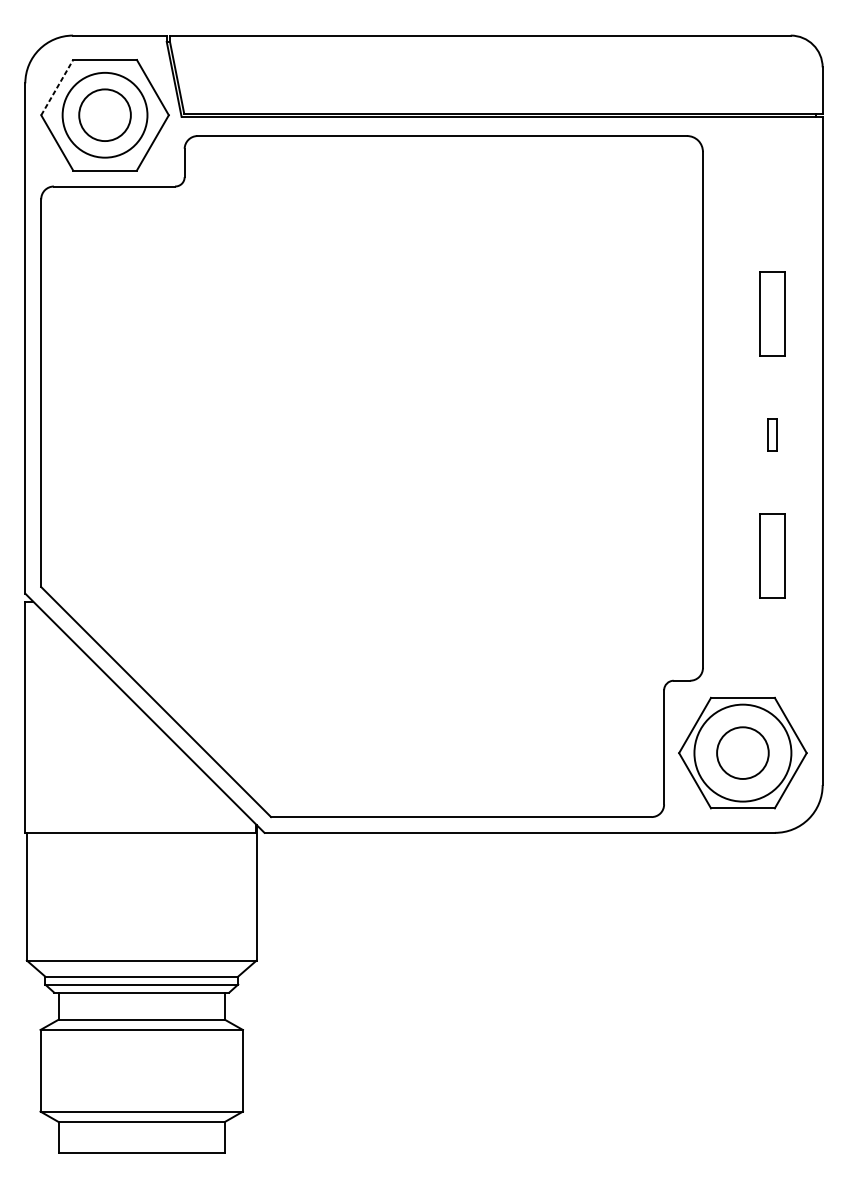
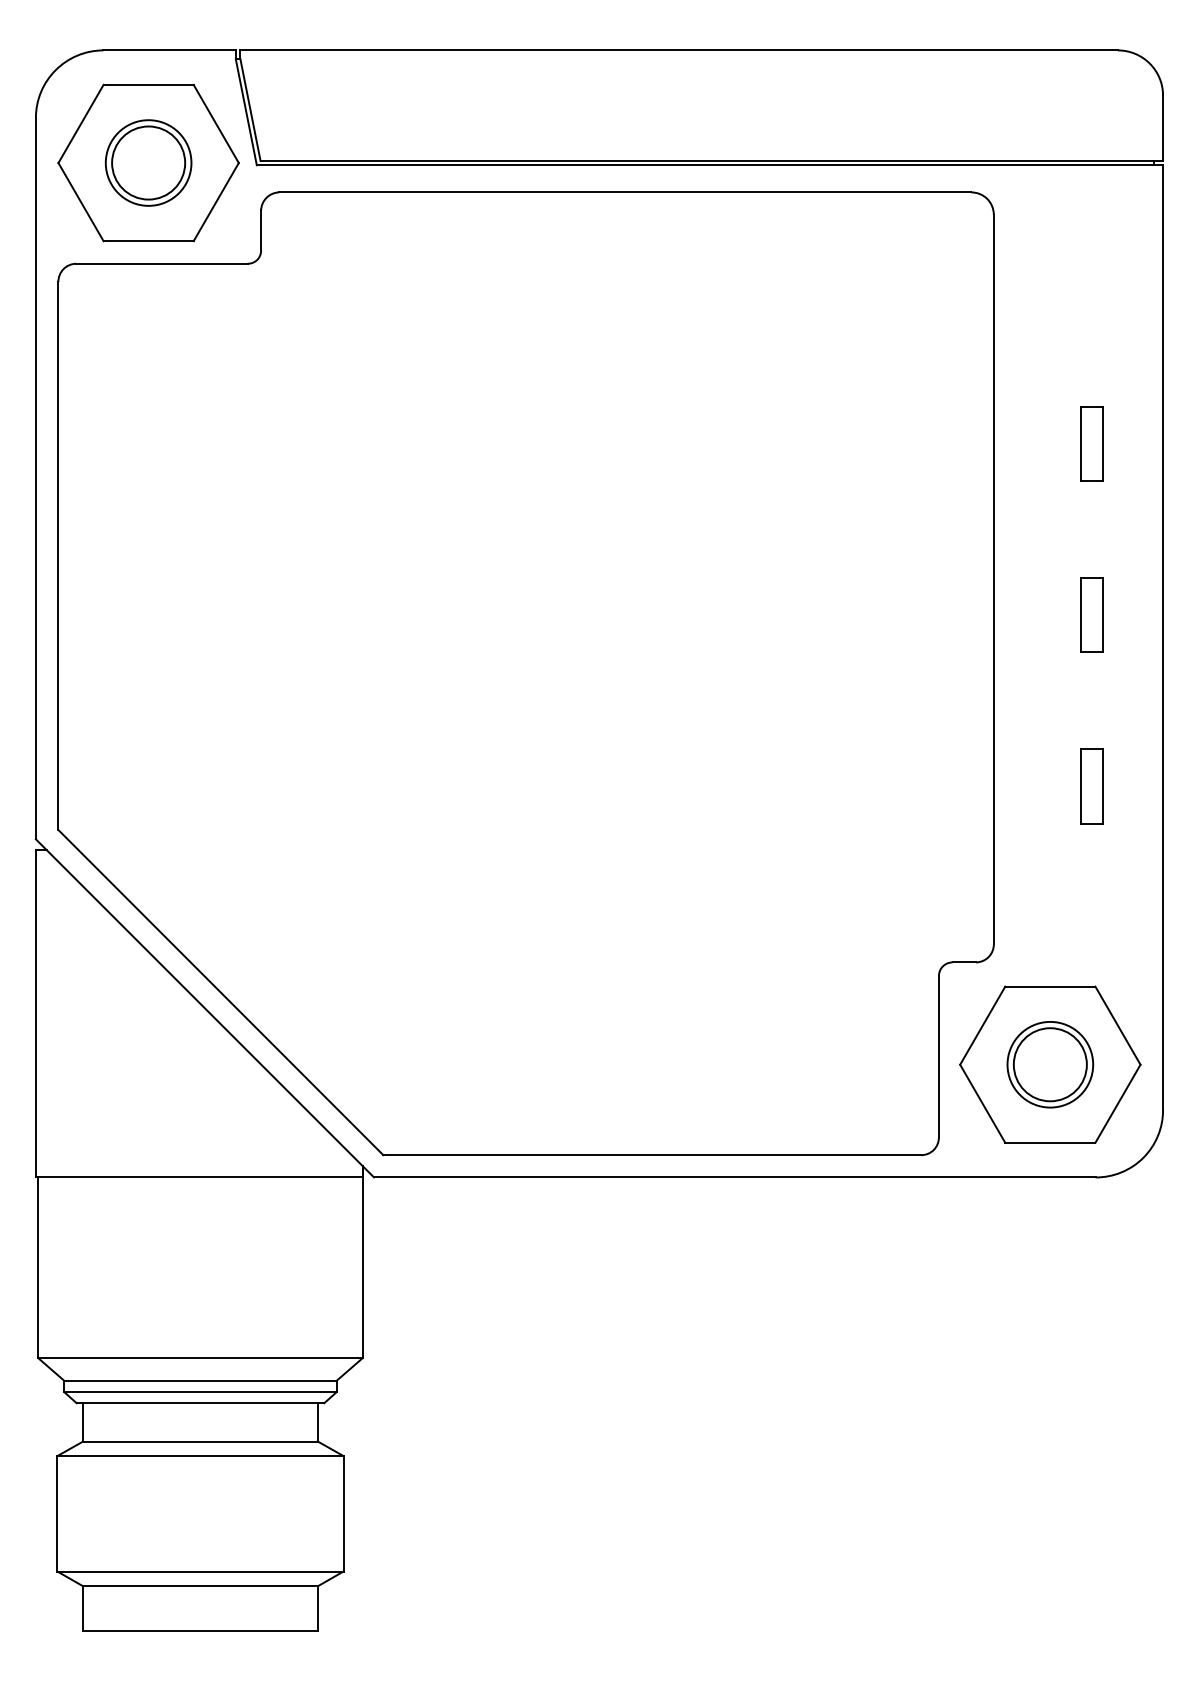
line: (57, 87) -> (81, 123), dashed -> solid
circle: (104, 114) -> (148, 162), size x0.71
part: (772, 313) -> (1091, 443), size x0.62
part: (772, 434) -> (1091, 614), size x1.67
part: (772, 556) -> (1091, 786), size x0.62
circle: (743, 752) -> (1050, 1064), size x0.62

